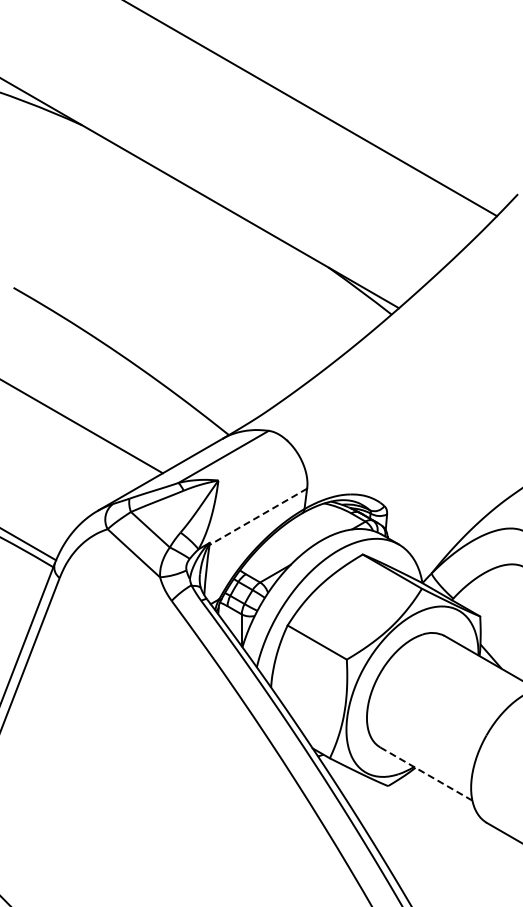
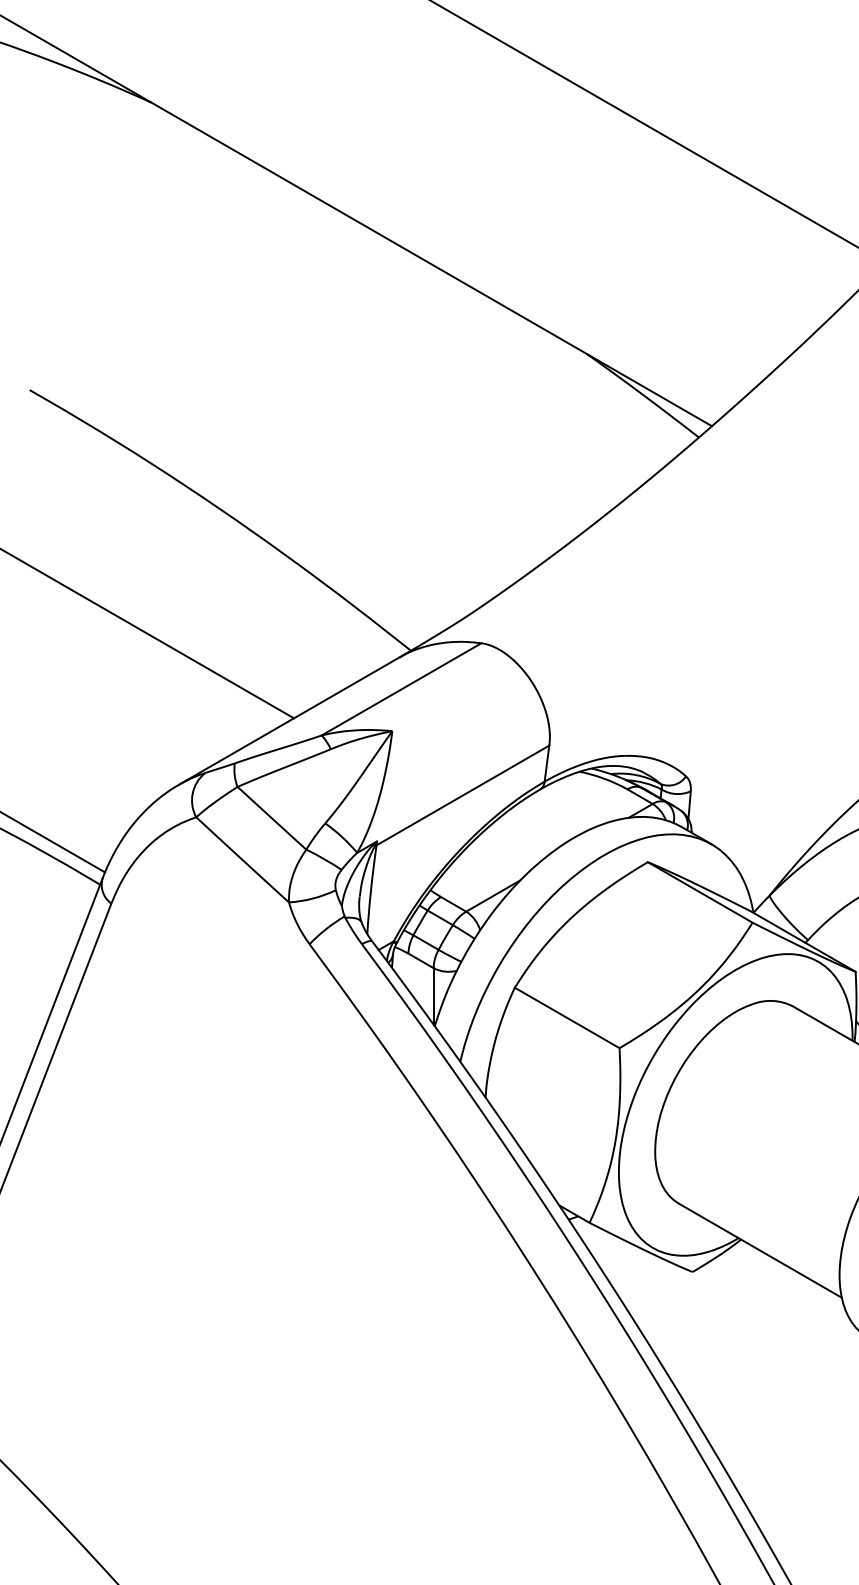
line: (257, 517) -> (461, 796), dashed -> solid
line: (426, 774) -> (760, 1251), dashed -> solid

